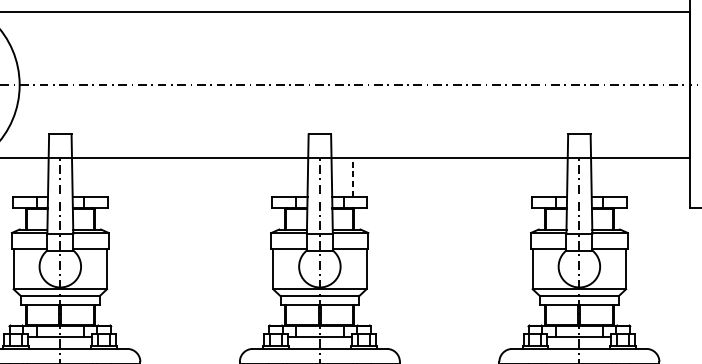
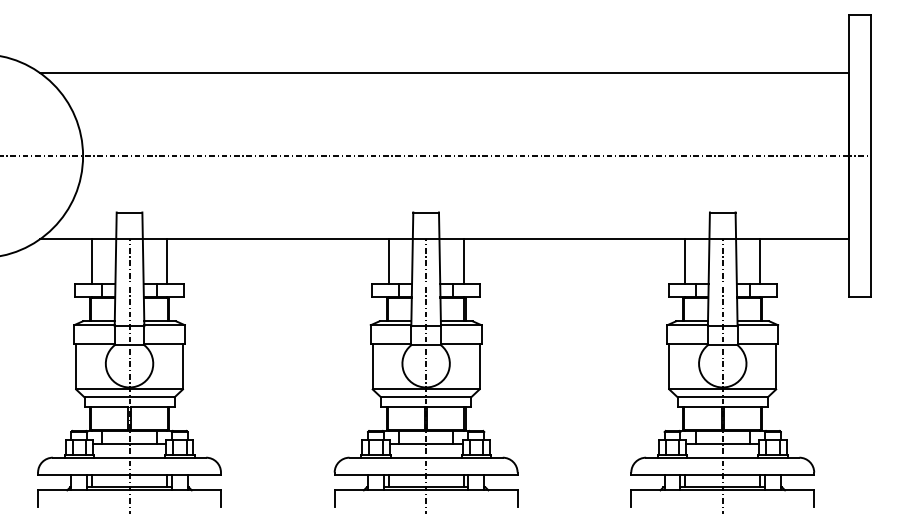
line: (27, 177) -> (91, 261), added
line: (93, 177) -> (167, 261), added
line: (286, 177) -> (388, 261), added
line: (352, 177) -> (463, 261), dashed -> solid
line: (546, 177) -> (685, 261), added
line: (612, 177) -> (760, 261), added

